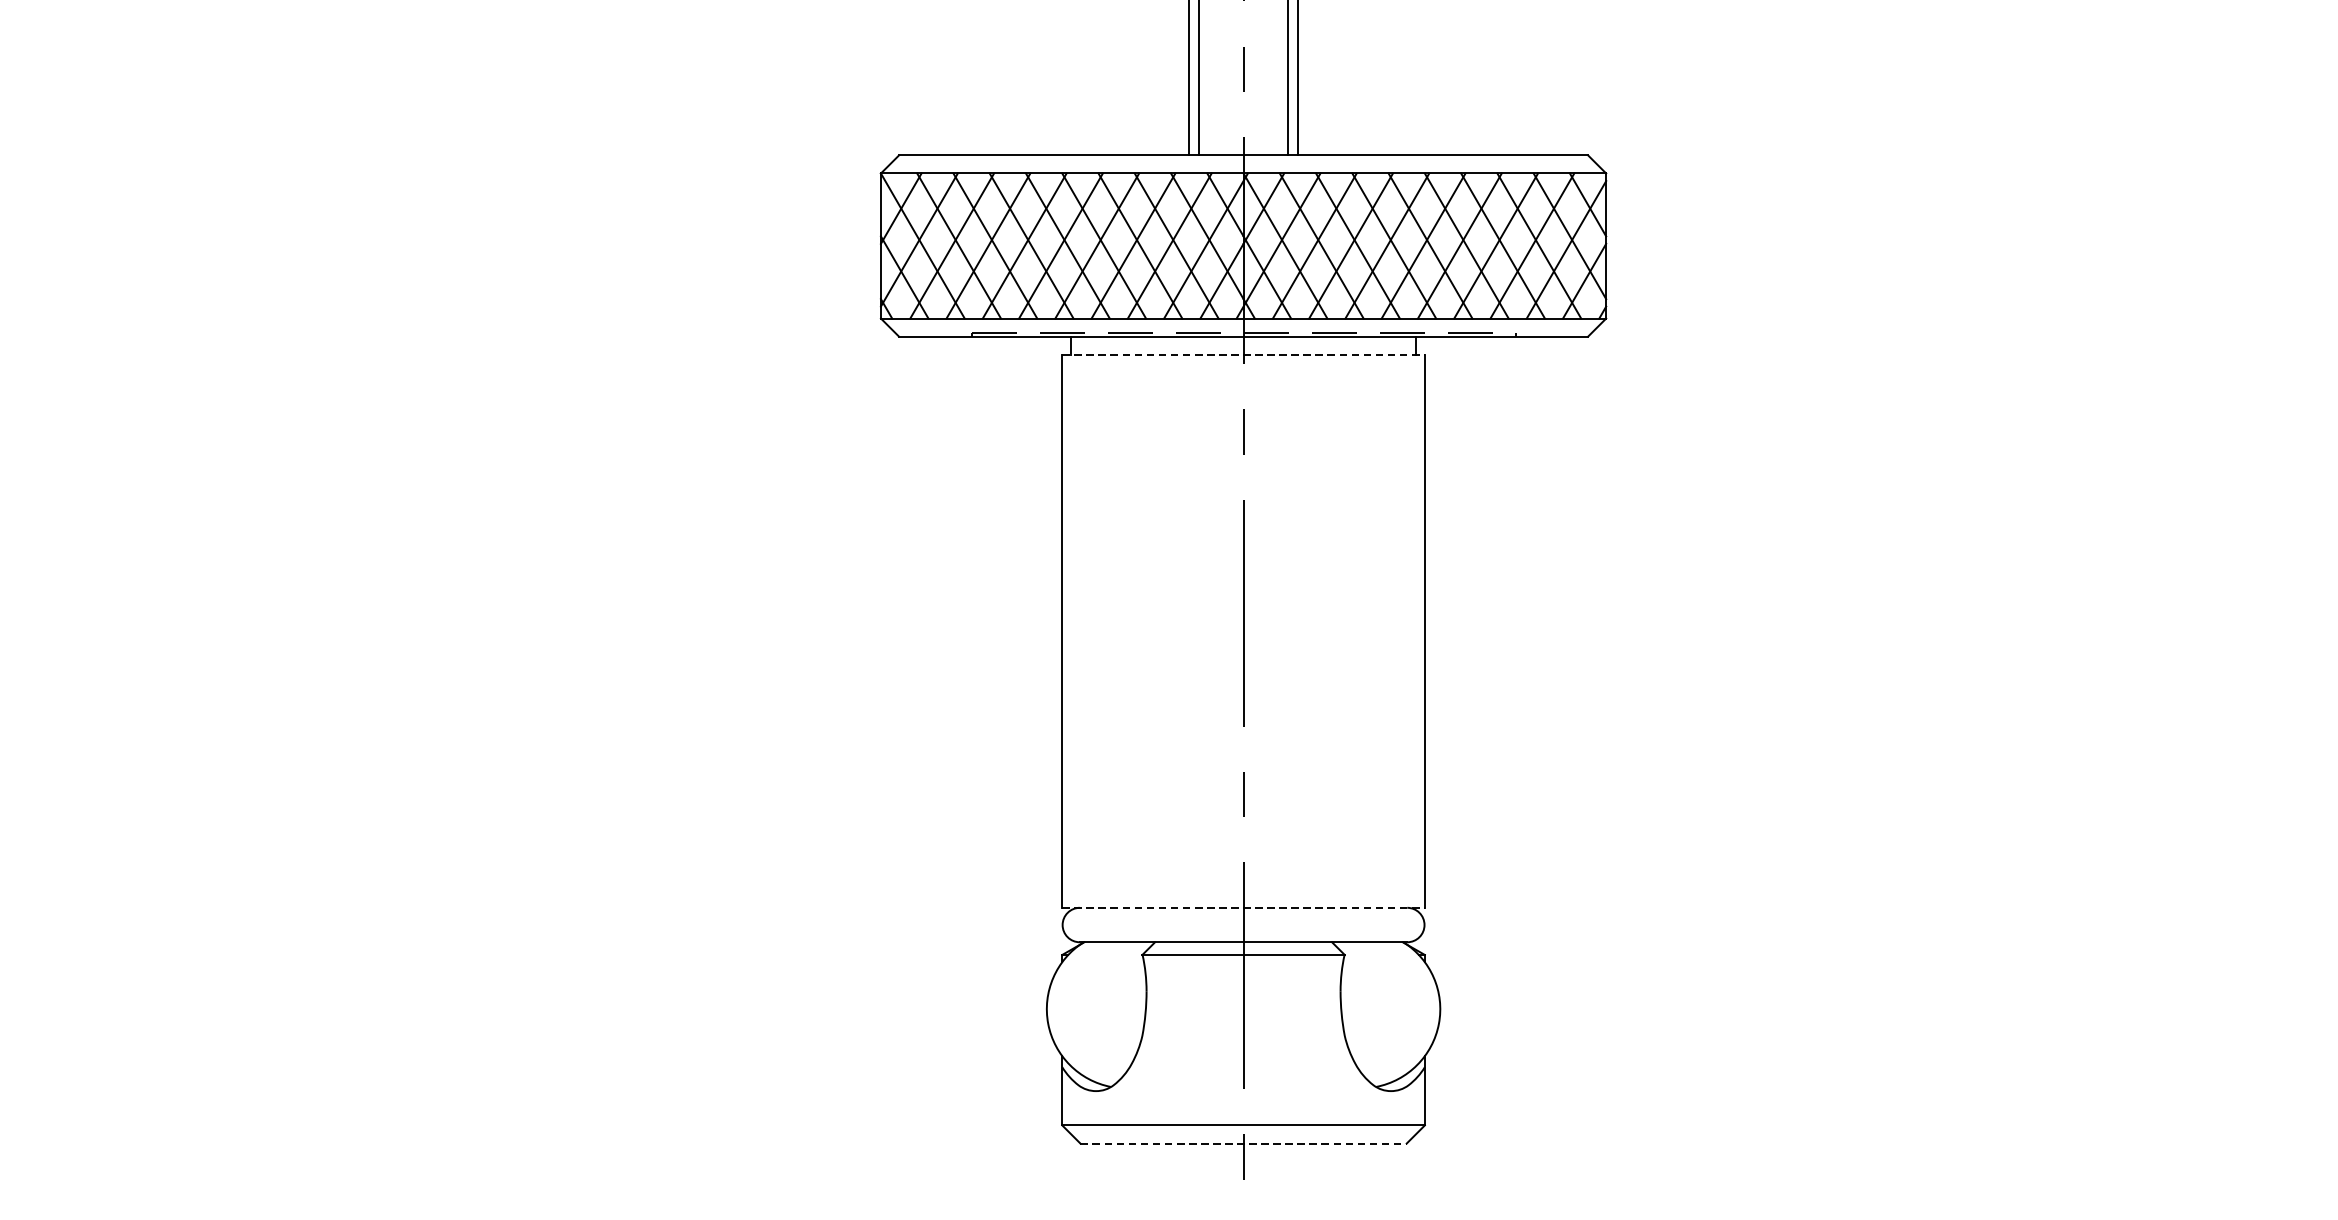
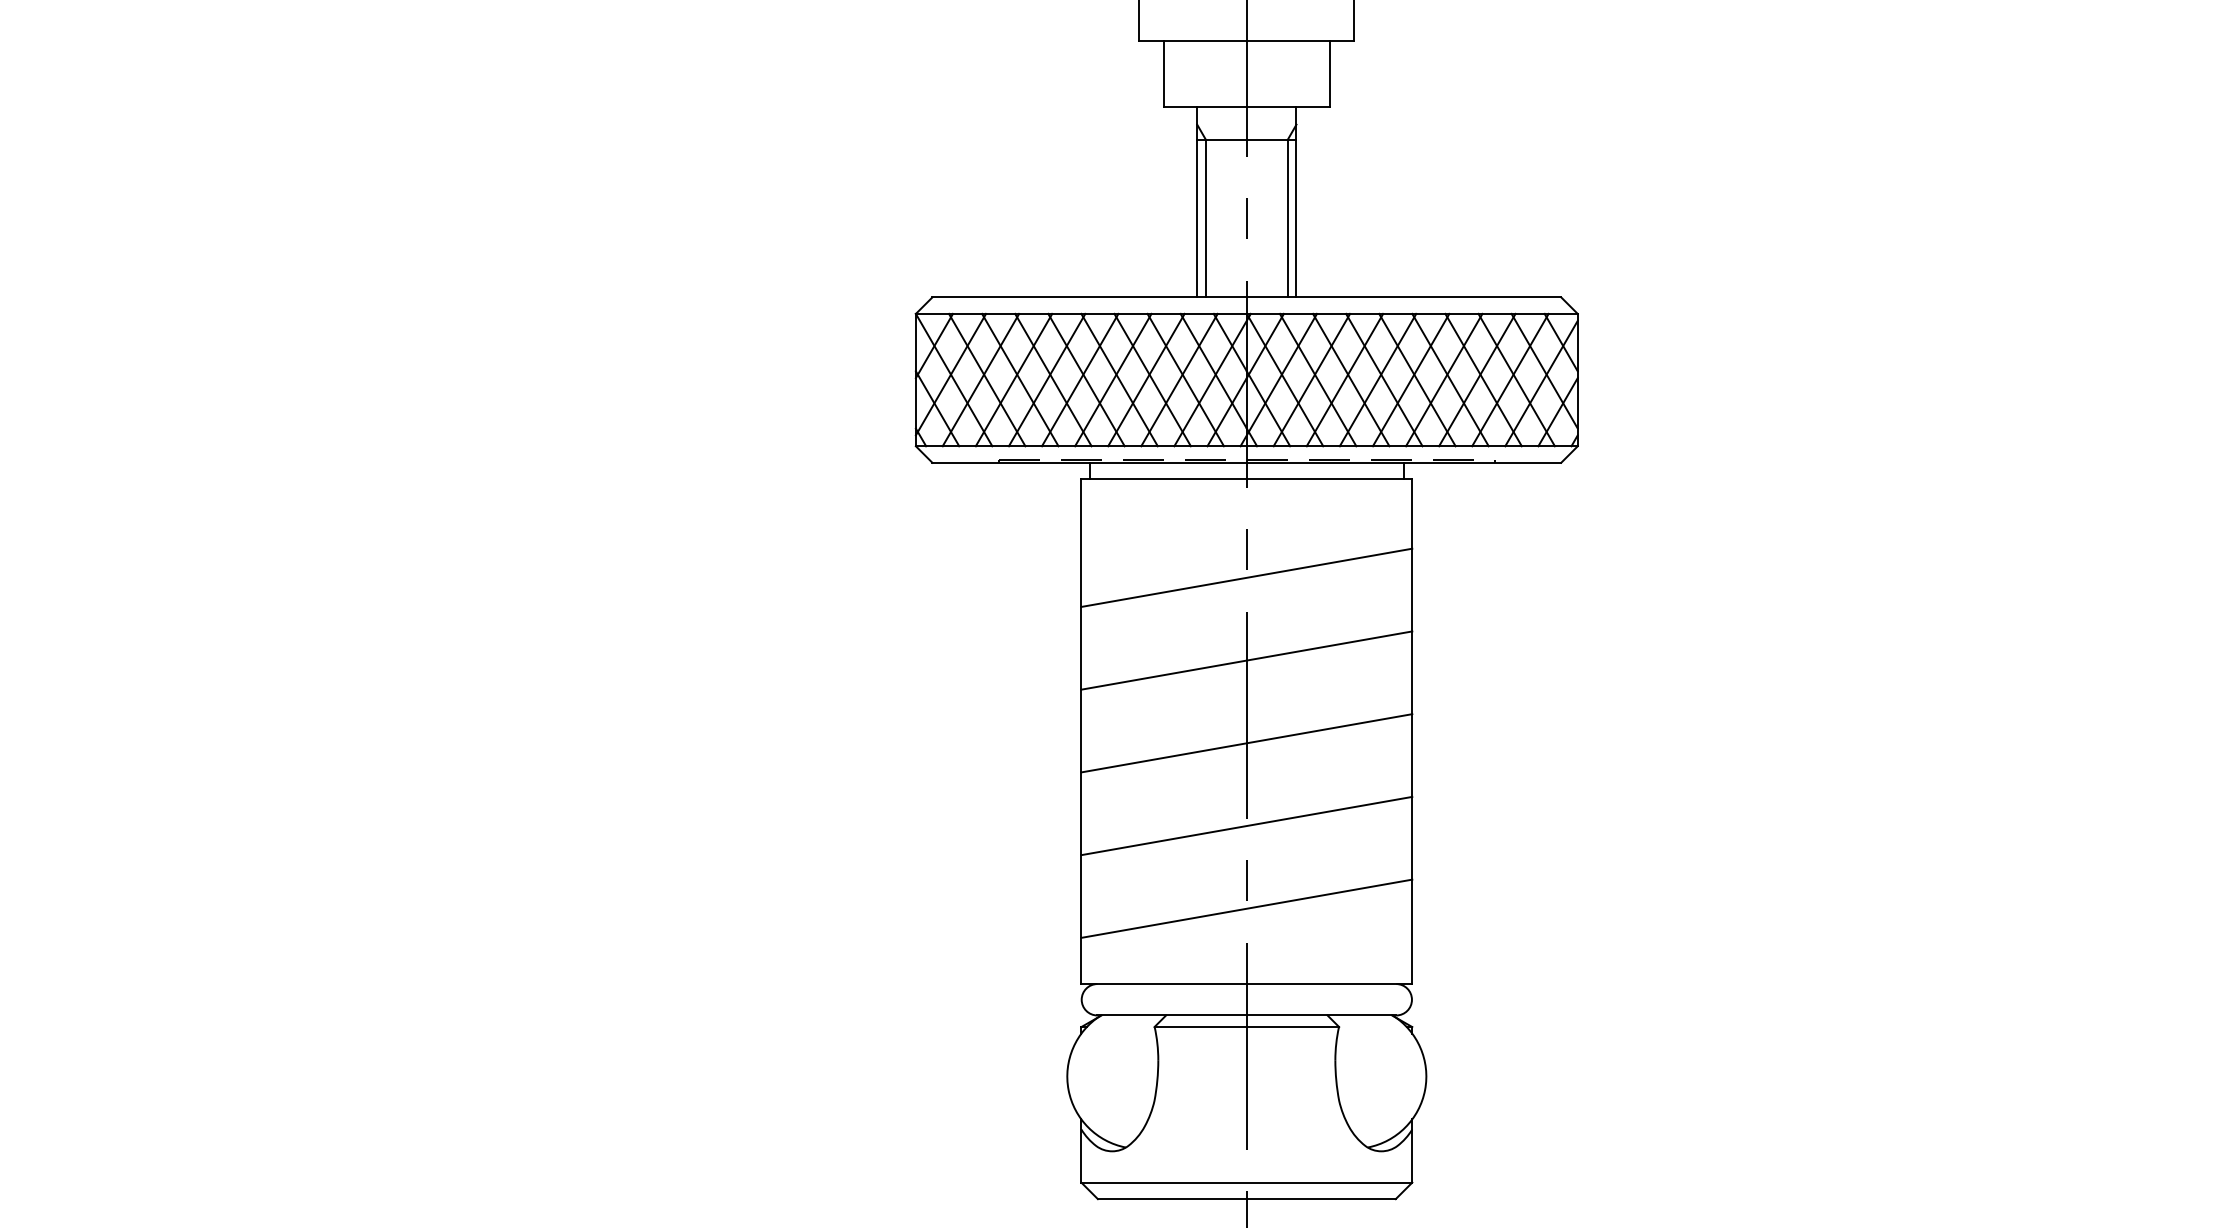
line: (1244, 354) -> (1247, 479), dashed -> solid
line: (1243, 462) -> (1246, 577), added
line: (1243, 553) -> (1246, 660), added
line: (1243, 644) -> (1246, 743), added
line: (1243, 734) -> (1246, 825), added
line: (1243, 825) -> (1246, 908), added
line: (1244, 908) -> (1247, 984), dashed -> solid
line: (1243, 1143) -> (1246, 1199), dashed -> solid

